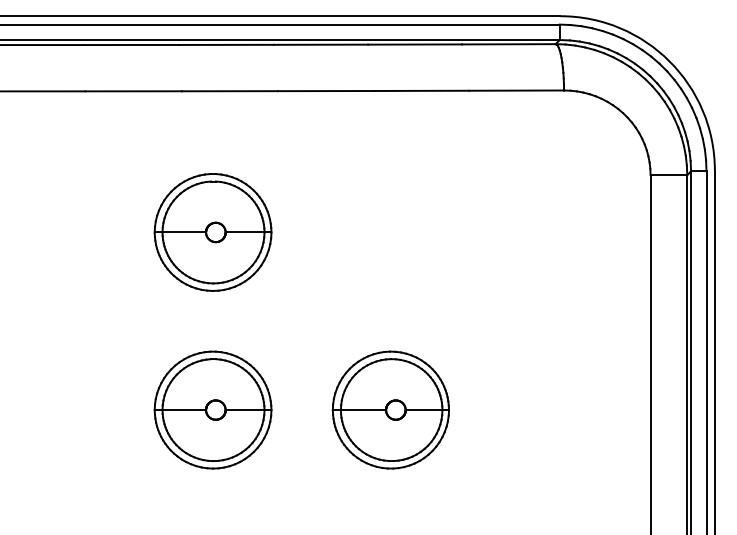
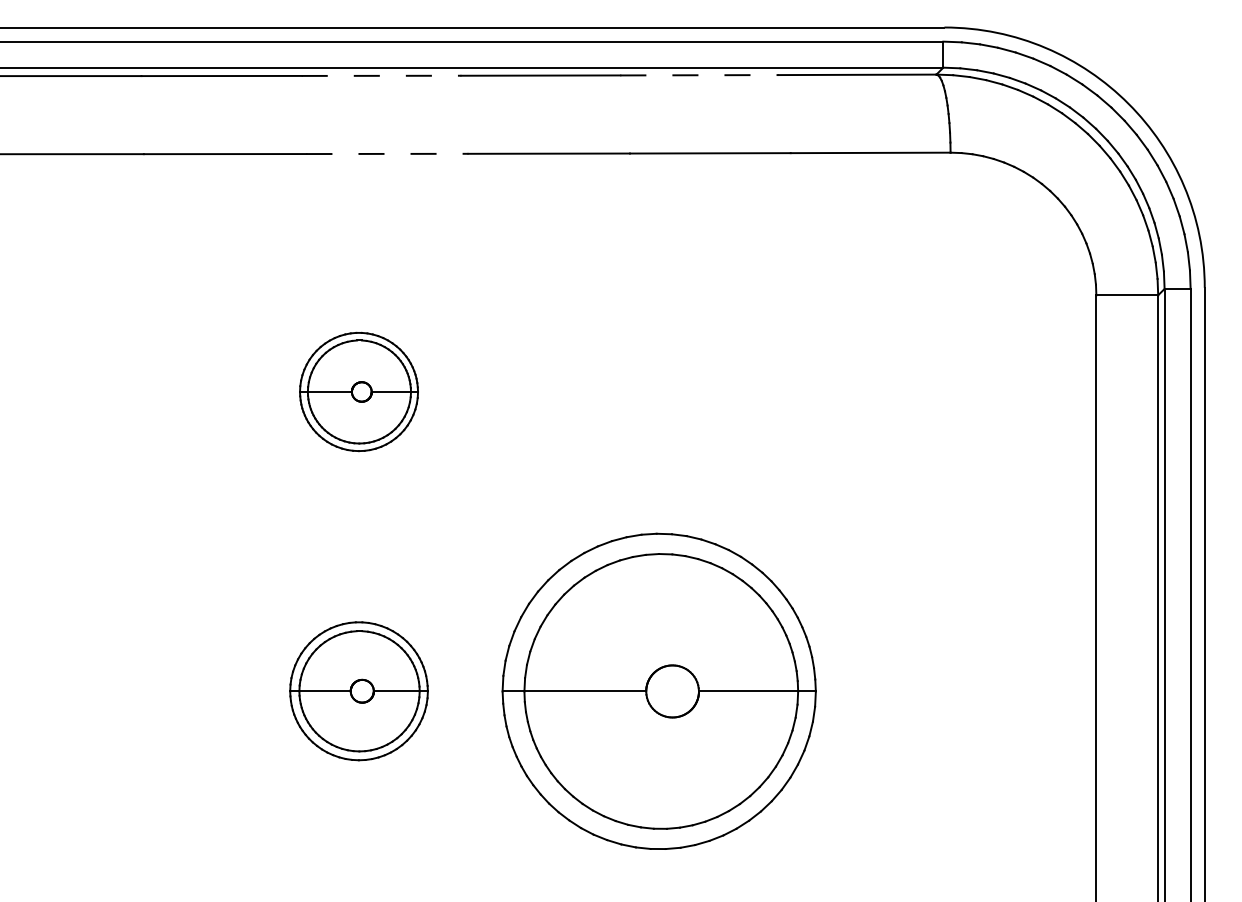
line: (226, 44) -> (381, 75), solid -> dashed
line: (415, 44) -> (700, 75), solid -> dashed
line: (230, 91) -> (388, 154), solid -> dashed
part: (212, 232) -> (358, 392), size x0.6
part: (212, 409) -> (358, 690), size x0.7
part: (390, 409) -> (658, 690), size x1.6

